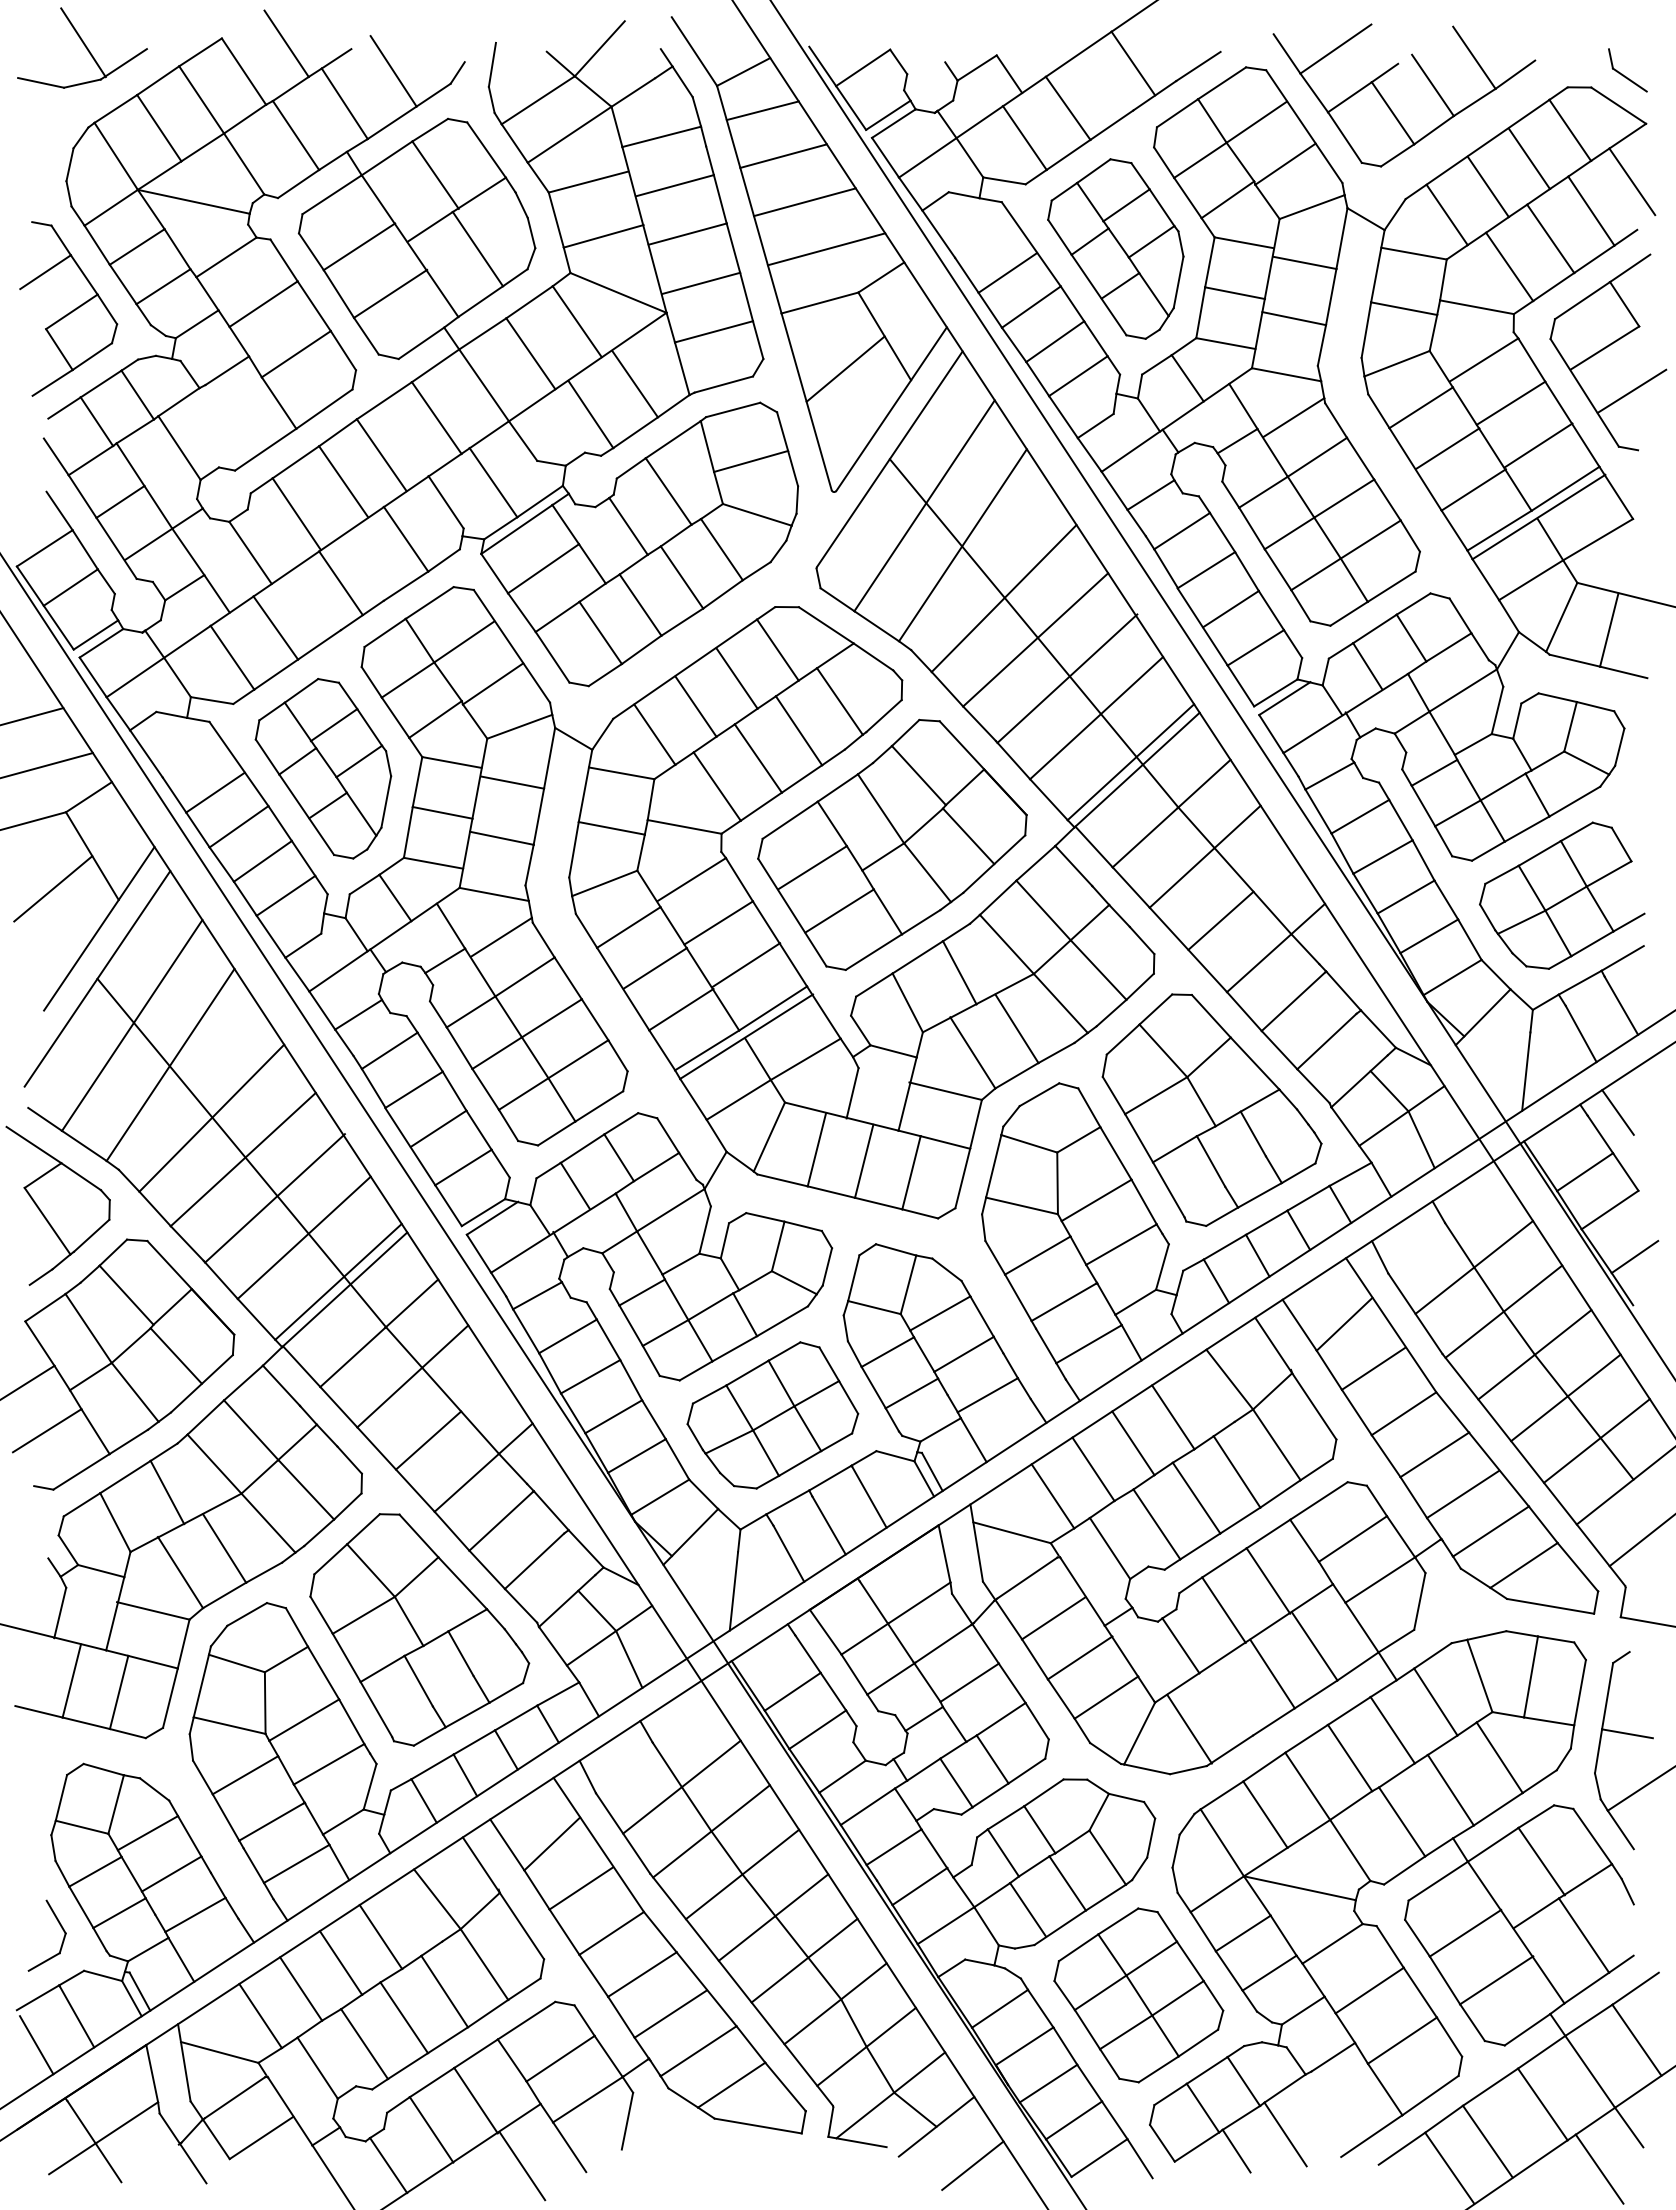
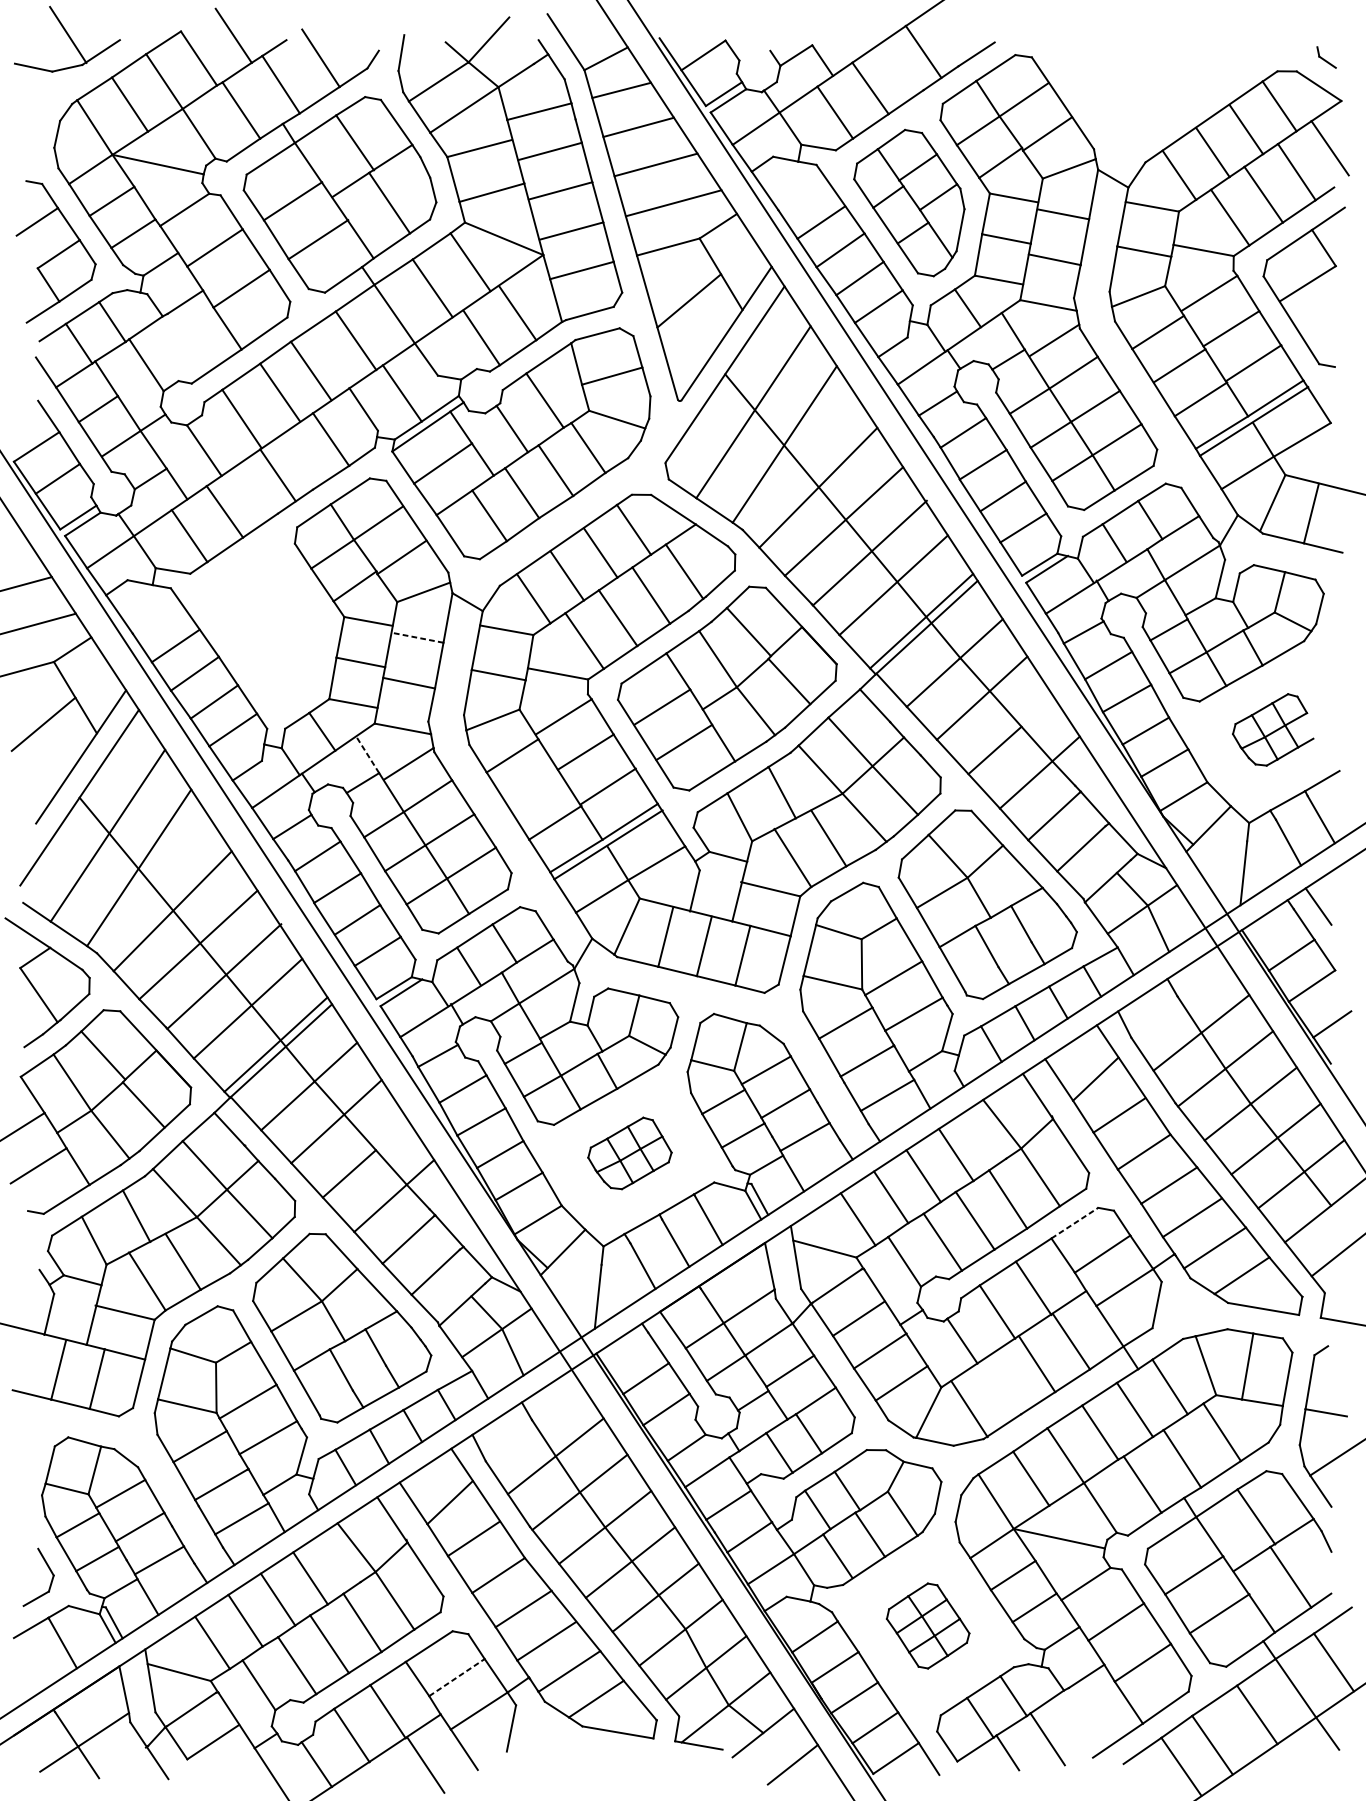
part: (1627, 70) -> (1326, 57), size x0.6
part: (1388, 104) -> (1131, 85), removed
line: (1631, 390) -> (1329, 318), removed
part: (323, 768) -> (263, 626), removed
line: (512, 782) -> (417, 637), solid -> dashed
part: (1562, 895) -> (1273, 729), size x0.6
line: (451, 926) -> (368, 755), solid -> dashed
line: (655, 968) -> (534, 789), removed
part: (772, 1415) -> (629, 1153), size x0.6
line: (1319, 1500) -> (1075, 1222), solid -> dashed
part: (1138, 1995) -> (927, 1626), size x0.6
line: (36, 2045) -> (29, 1666), removed
line: (560, 2058) -> (456, 1677), solid -> dashed
line: (1599, 2168) -> (1303, 1767), removed

